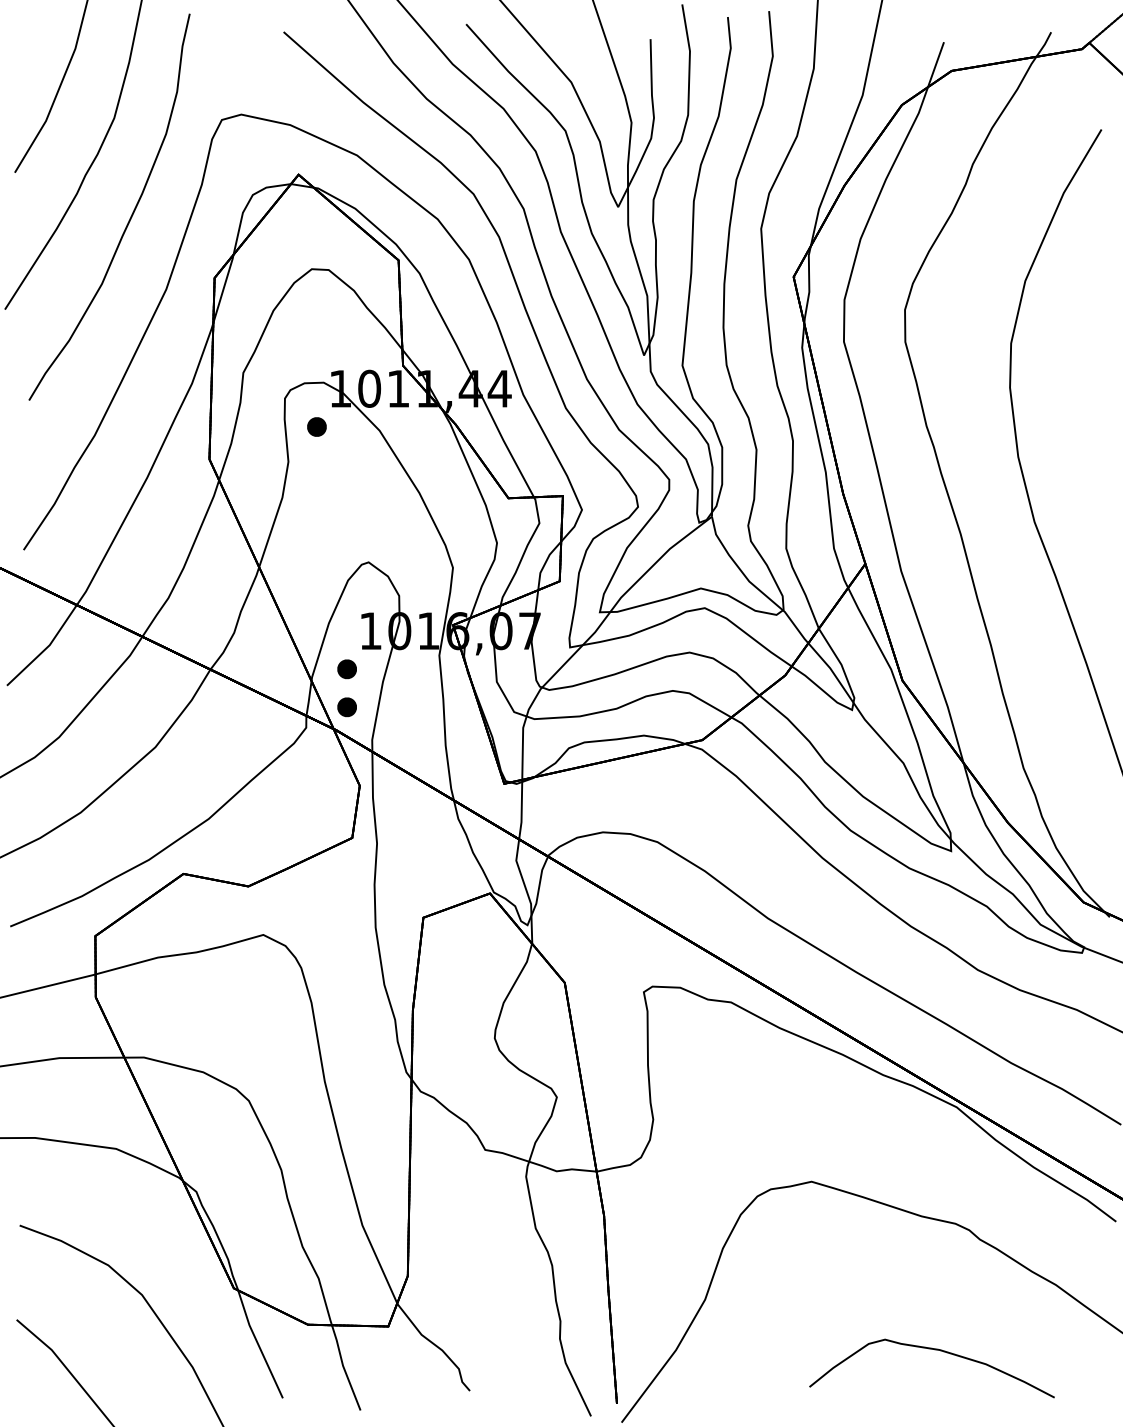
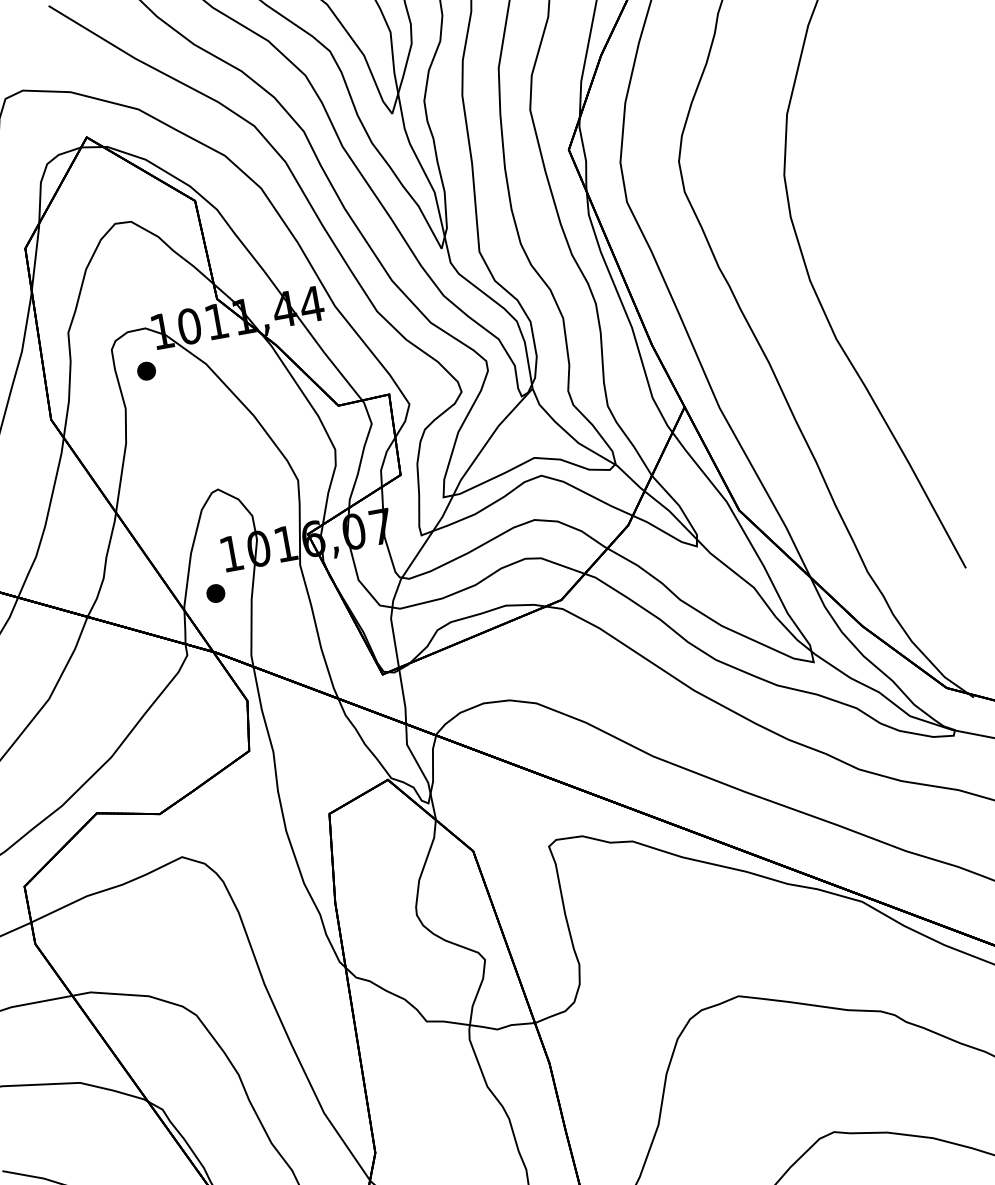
part: (346, 707) -> (221, 629), removed

